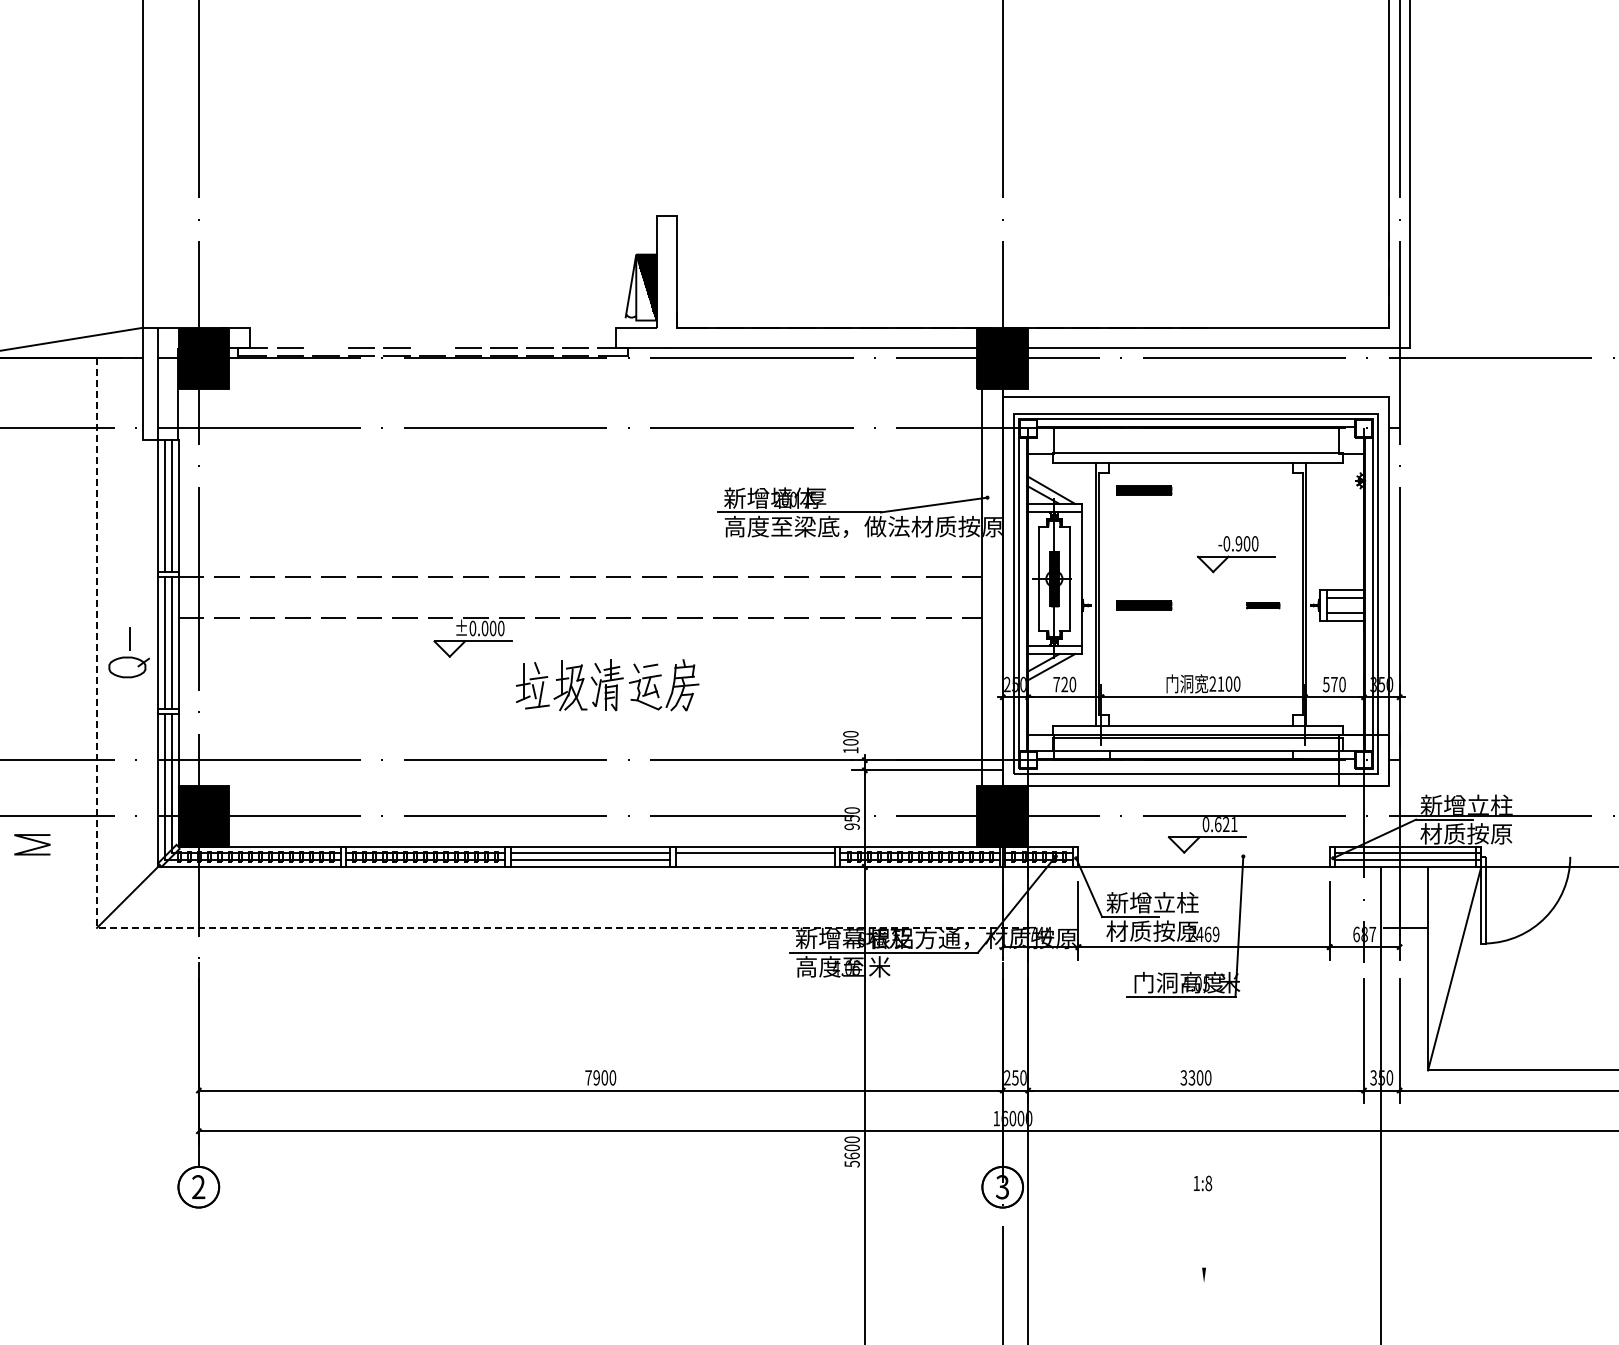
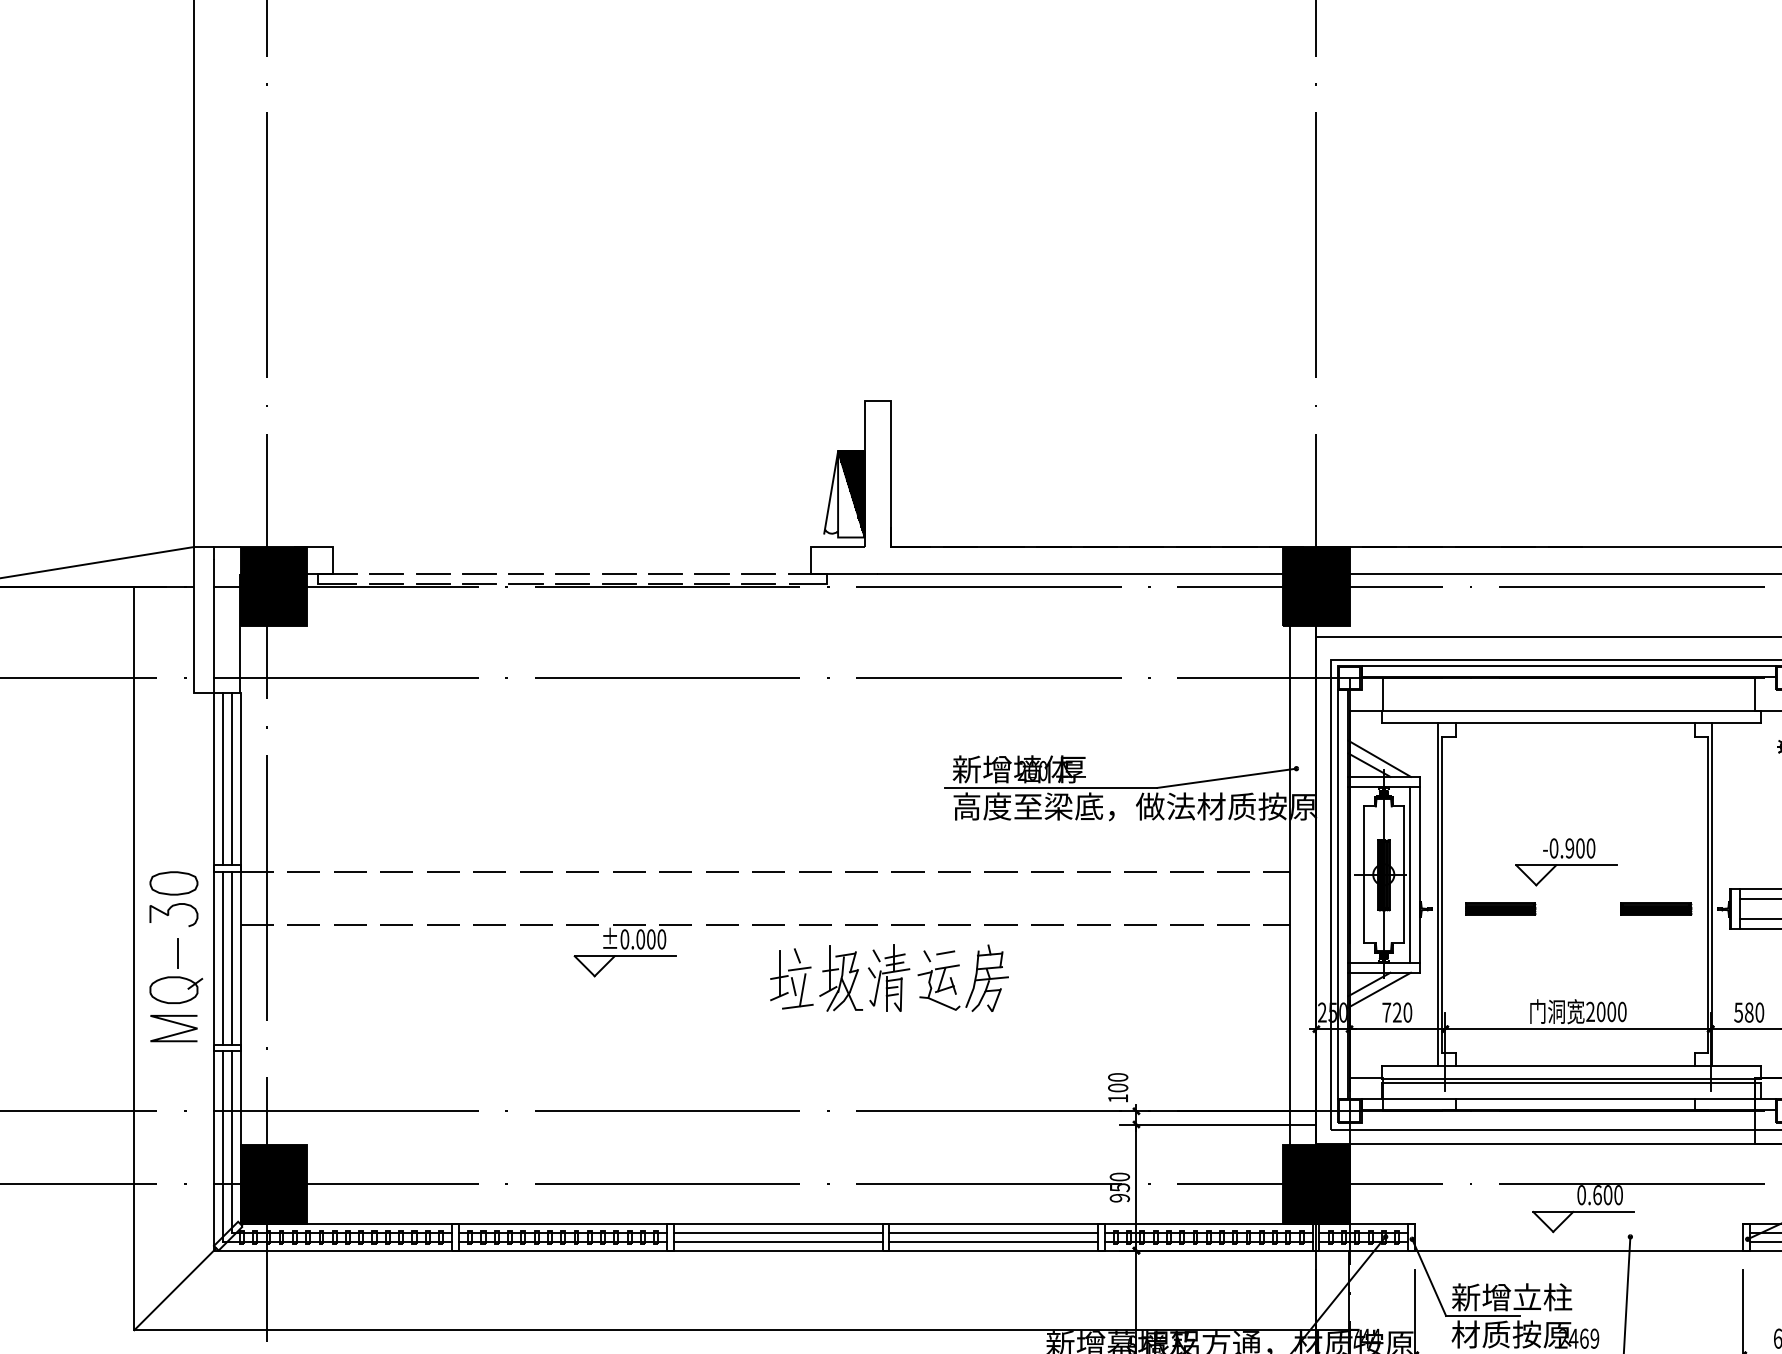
line: (325, 348) -> (432, 573), added
line: (432, 348) -> (572, 573), added
part: (1144, 490) -> (1501, 759), removed
part: (1235, 554) -> (1565, 862), moved
line: (1074, 578) -> (1410, 874), added
part: (127, 597) -> (174, 898), added
part: (1263, 605) -> (1656, 909), size x1.67
text: (1220, 683) -> (1600, 1011), 2100 -> 2000
text: (1334, 684) -> (1749, 1012), 570 -> 580
part: (607, 685) -> (889, 978), moved
text: (1229, 824) -> (1612, 1195), 0.621 -> 0.600
line: (33, 841) -> (175, 1024), moved
line: (755, 860) -> (993, 1242), added
line: (280, 927) -> (373, 1329), dashed -> solid

